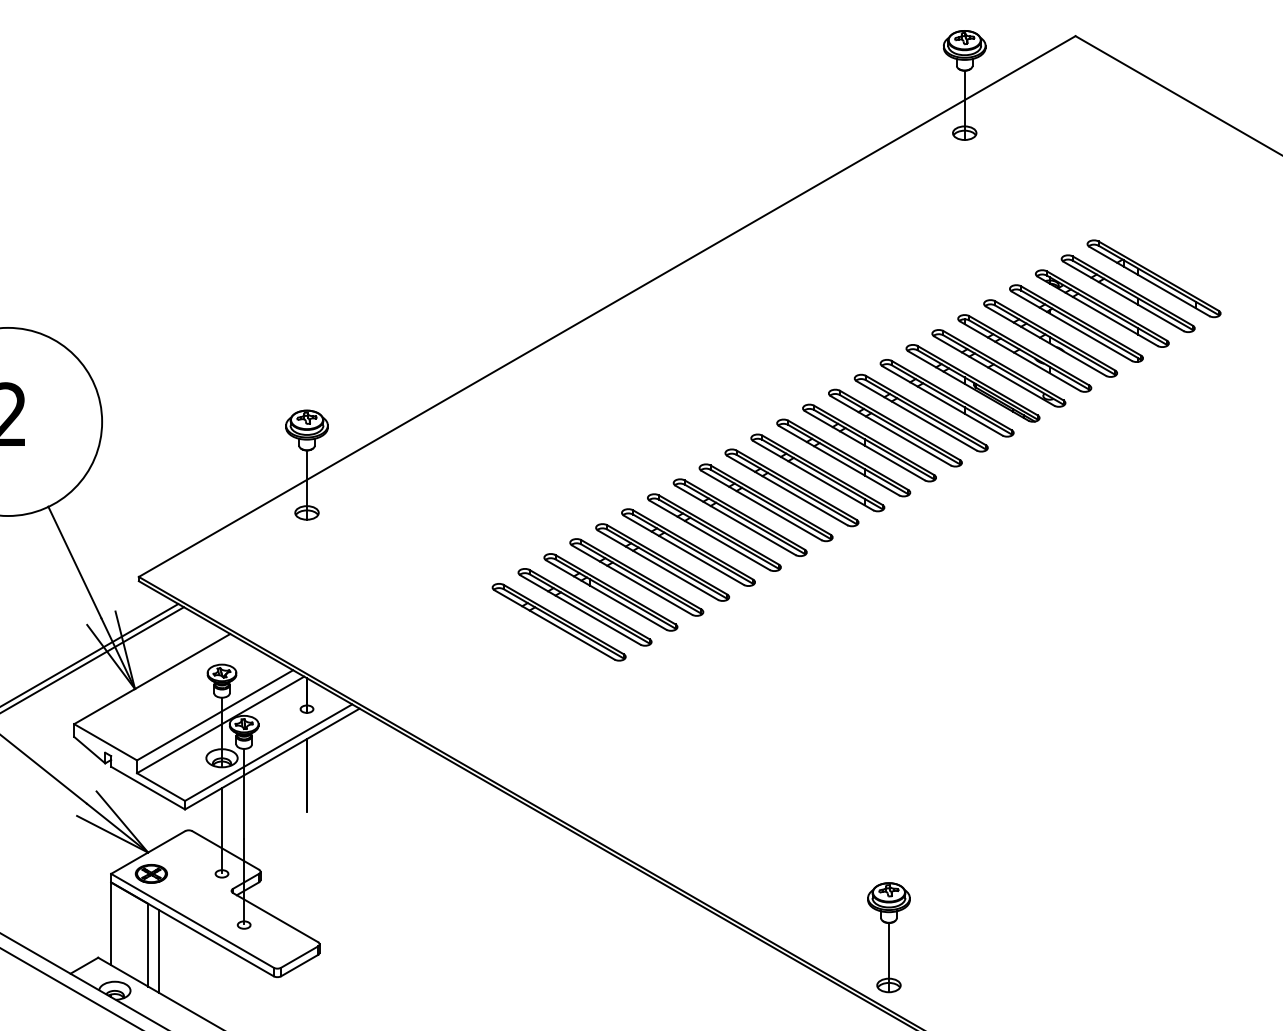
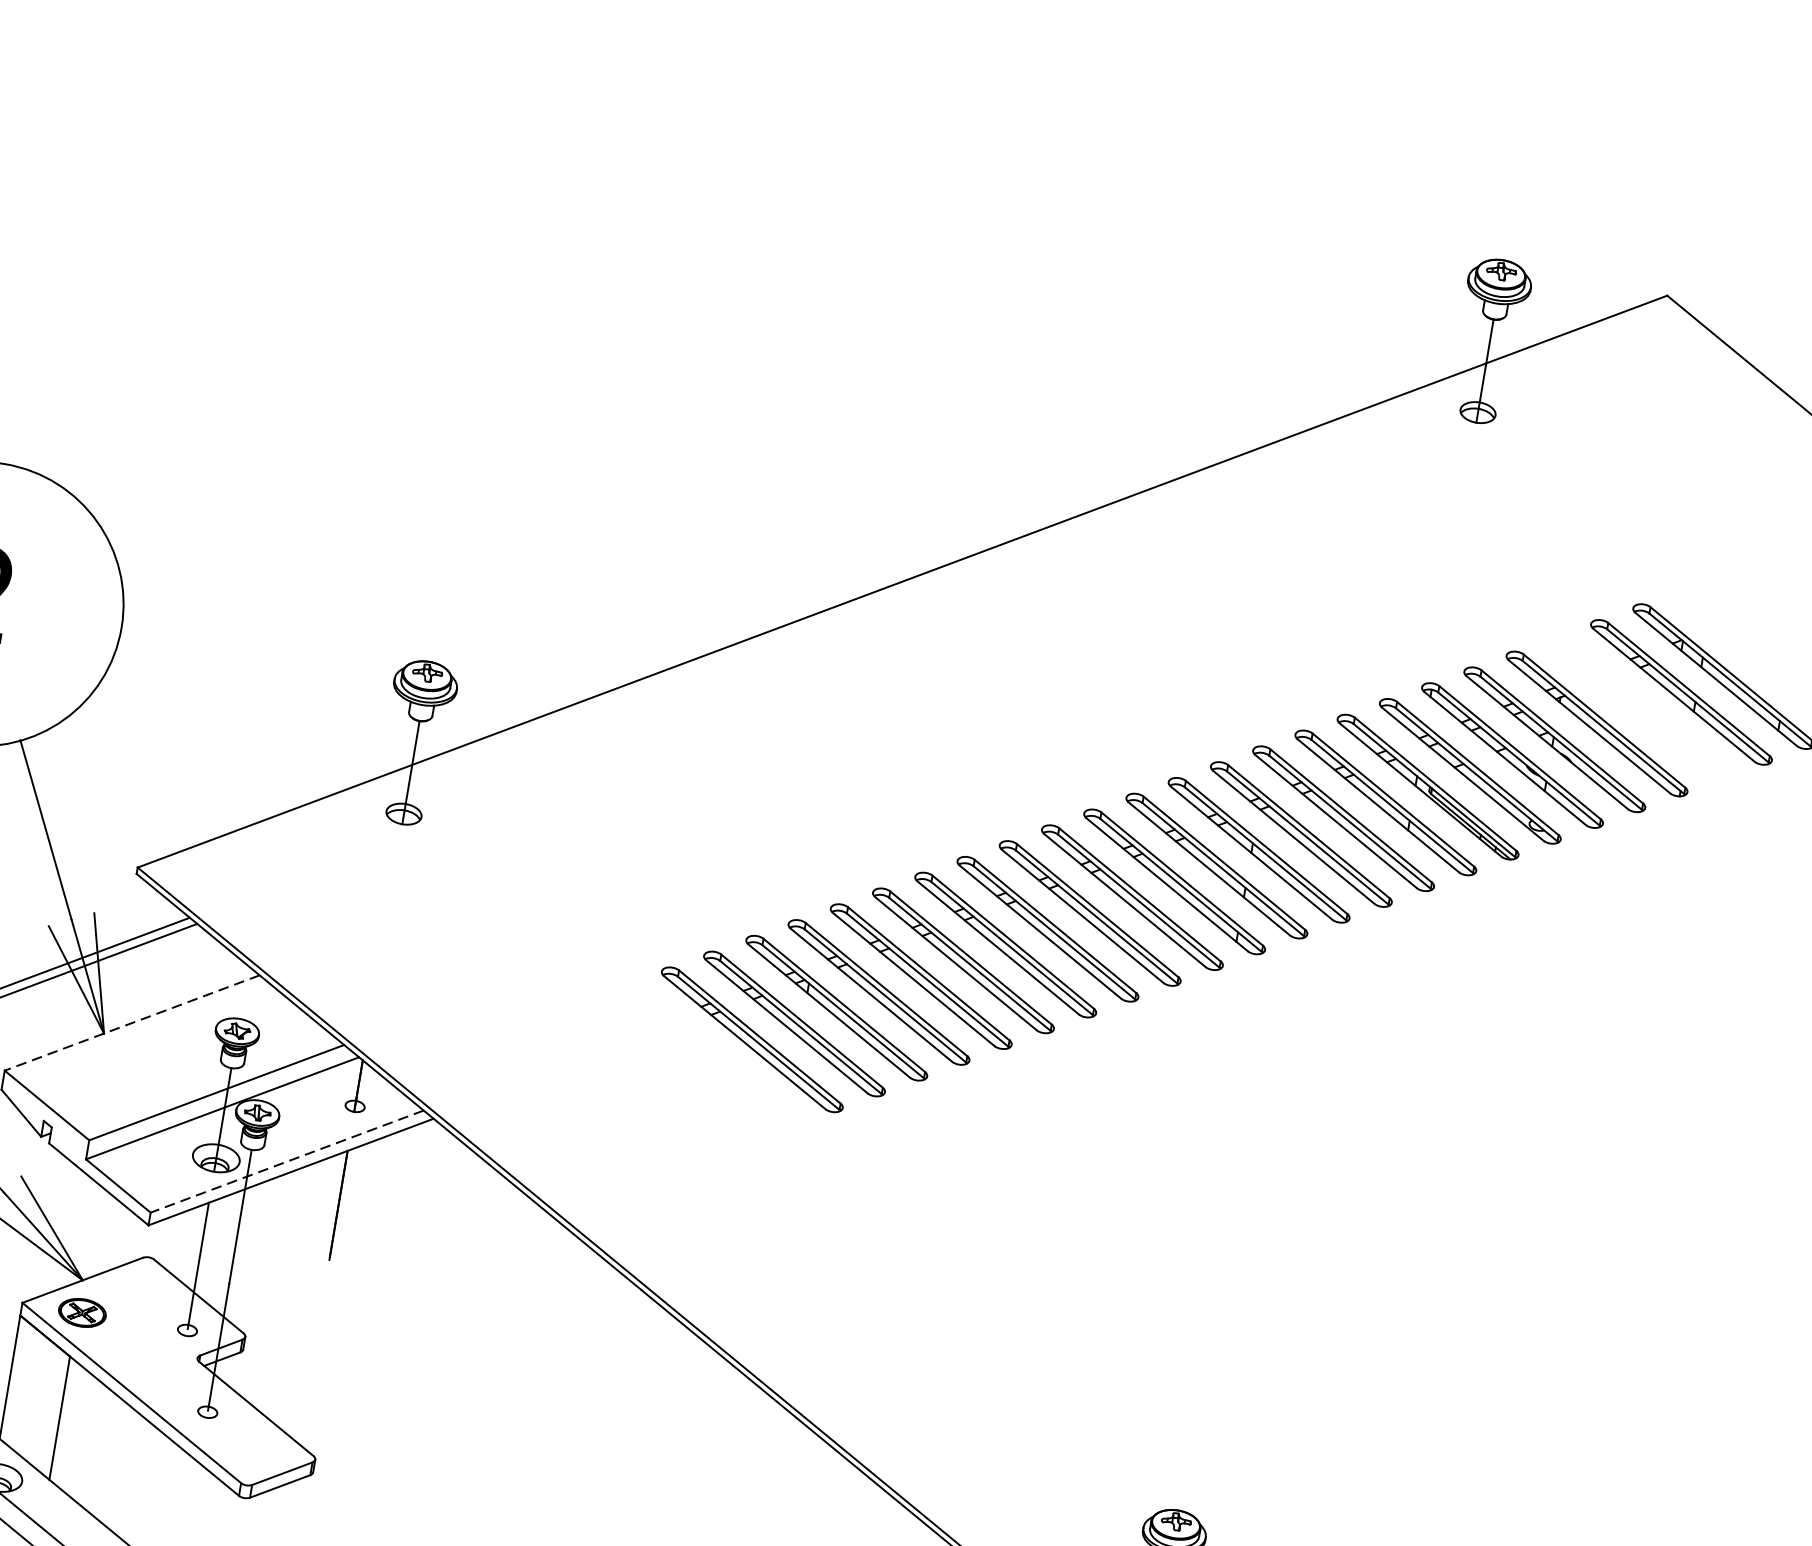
part: (1102, 308) -> (1639, 707), removed
line: (151, 679) -> (130, 1023), solid -> dashed
line: (268, 752) -> (286, 1161), solid -> dashed
line: (159, 951) -> (75, 1430), removed

